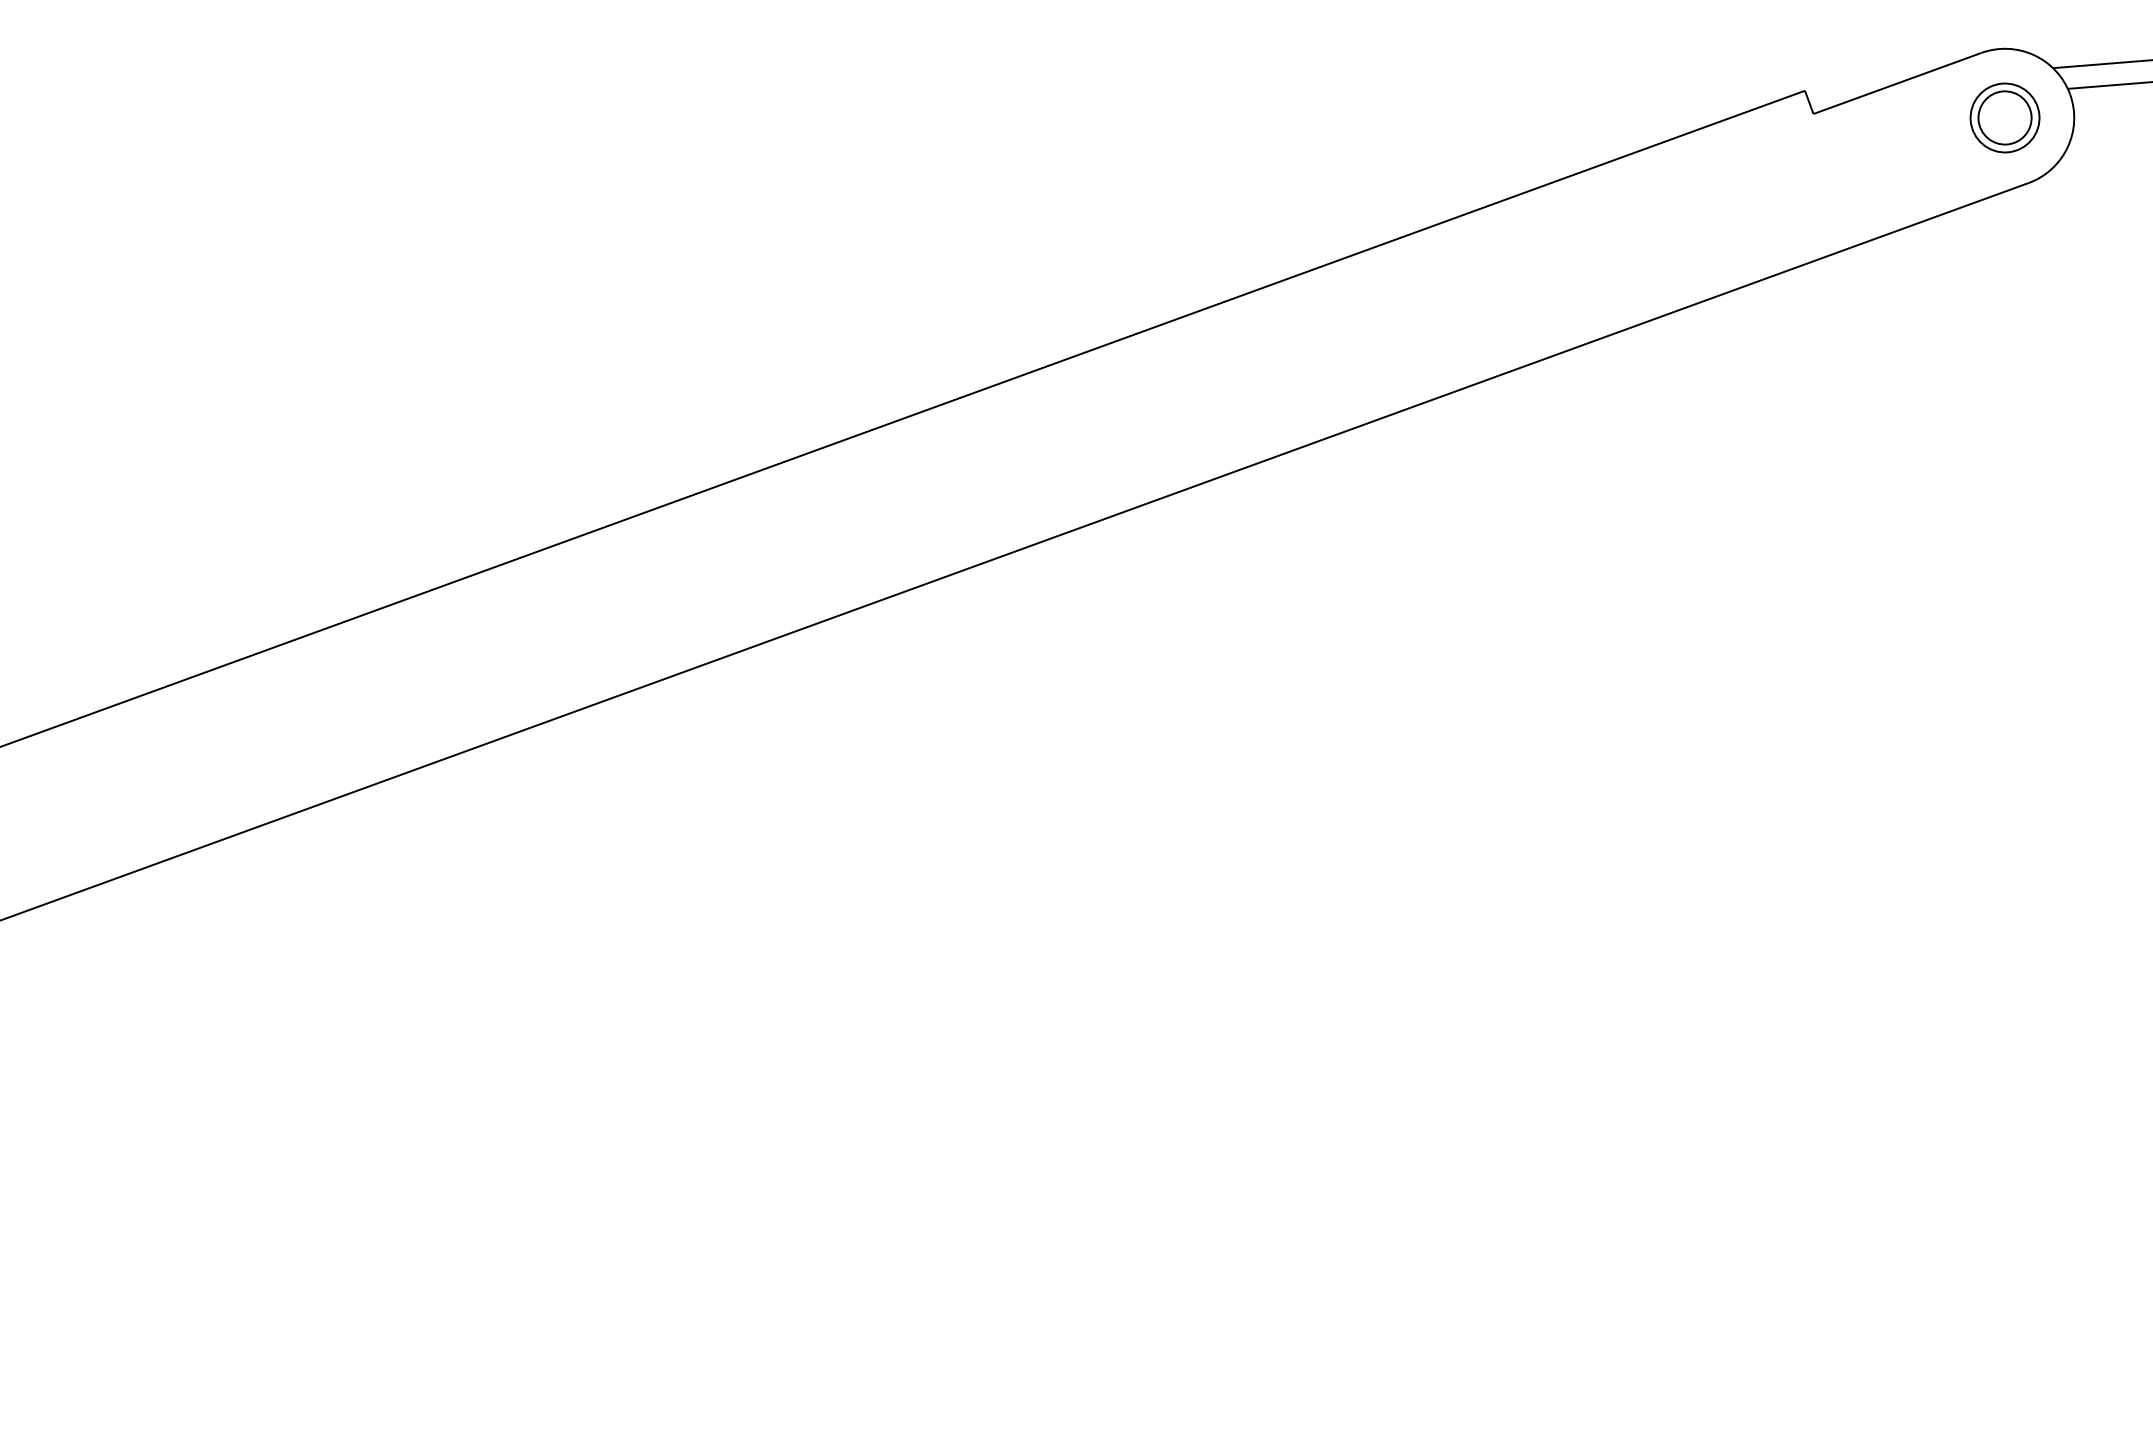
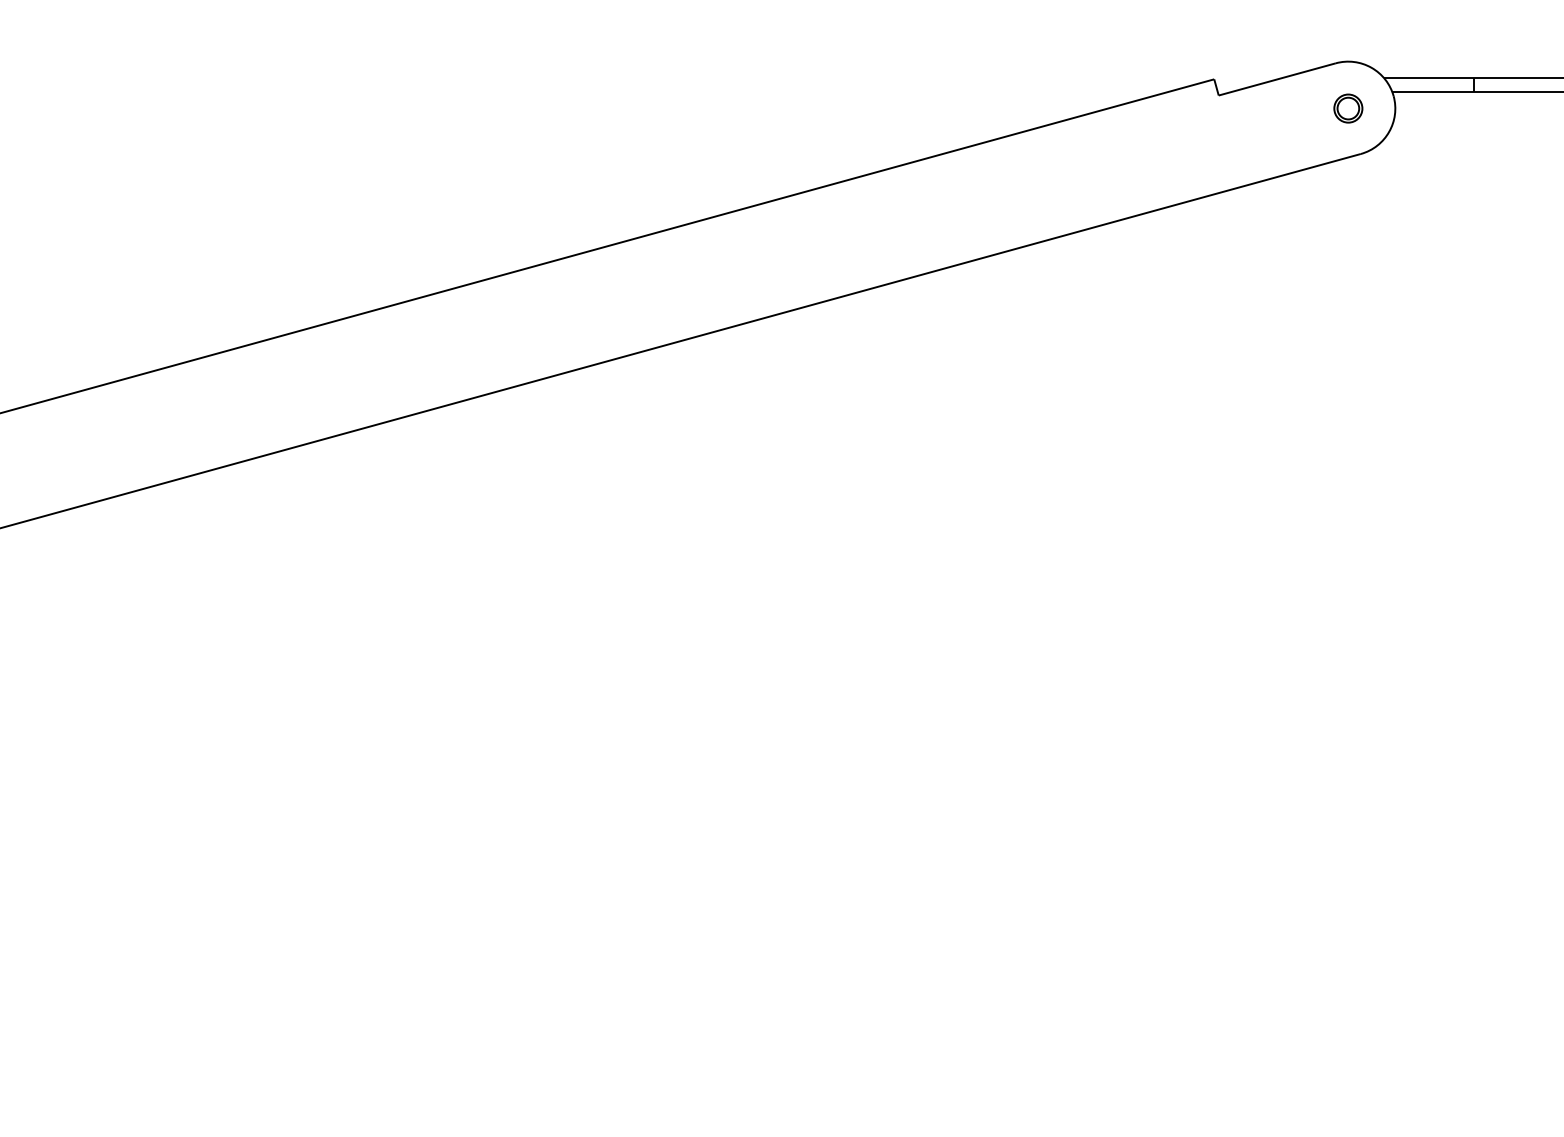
part: (2005, 117) -> (1348, 108), size x0.6

